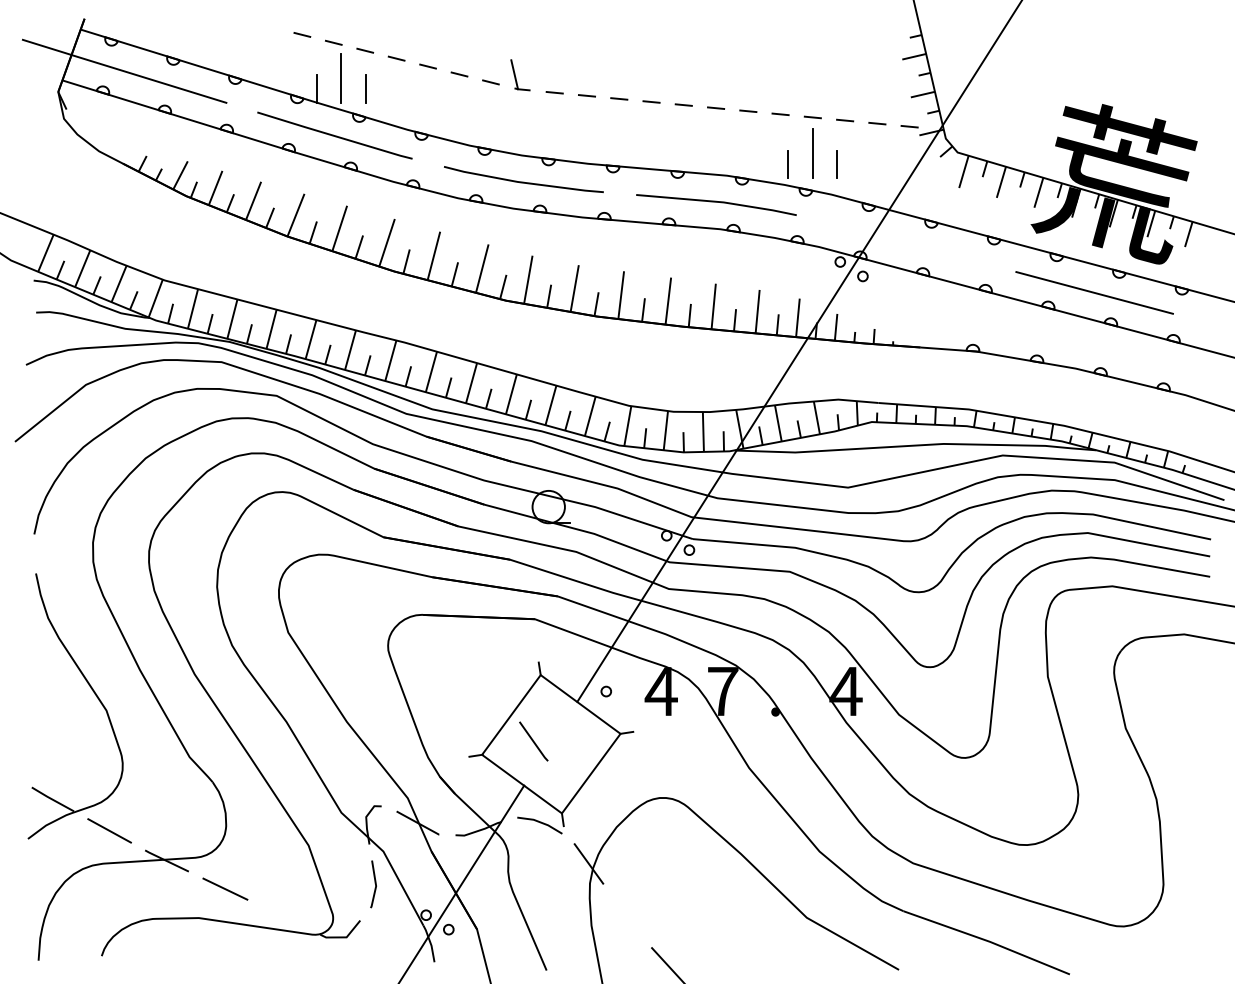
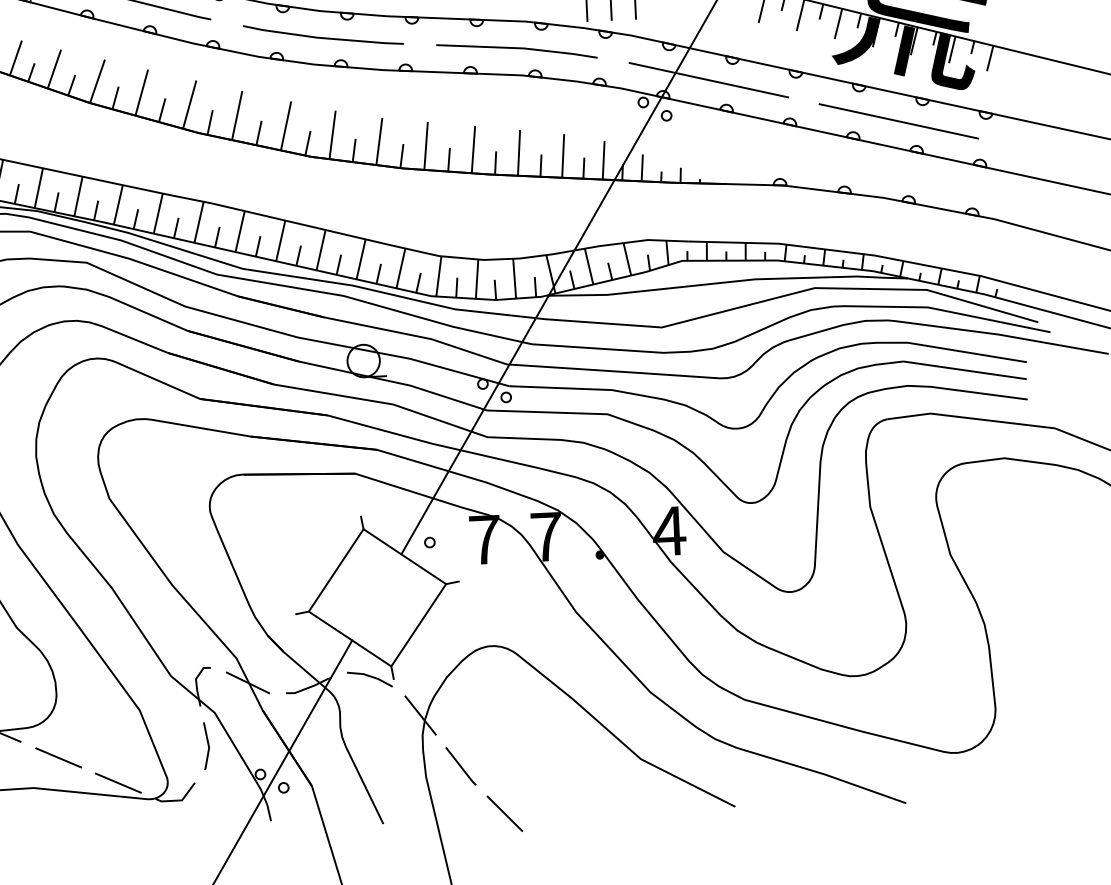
line: (906, 242) -> (708, 79), added
text: (660, 691) -> (484, 539), 4 -> 7
line: (533, 741) -> (460, 766), moved
line: (283, 916) -> (118, 782), added

